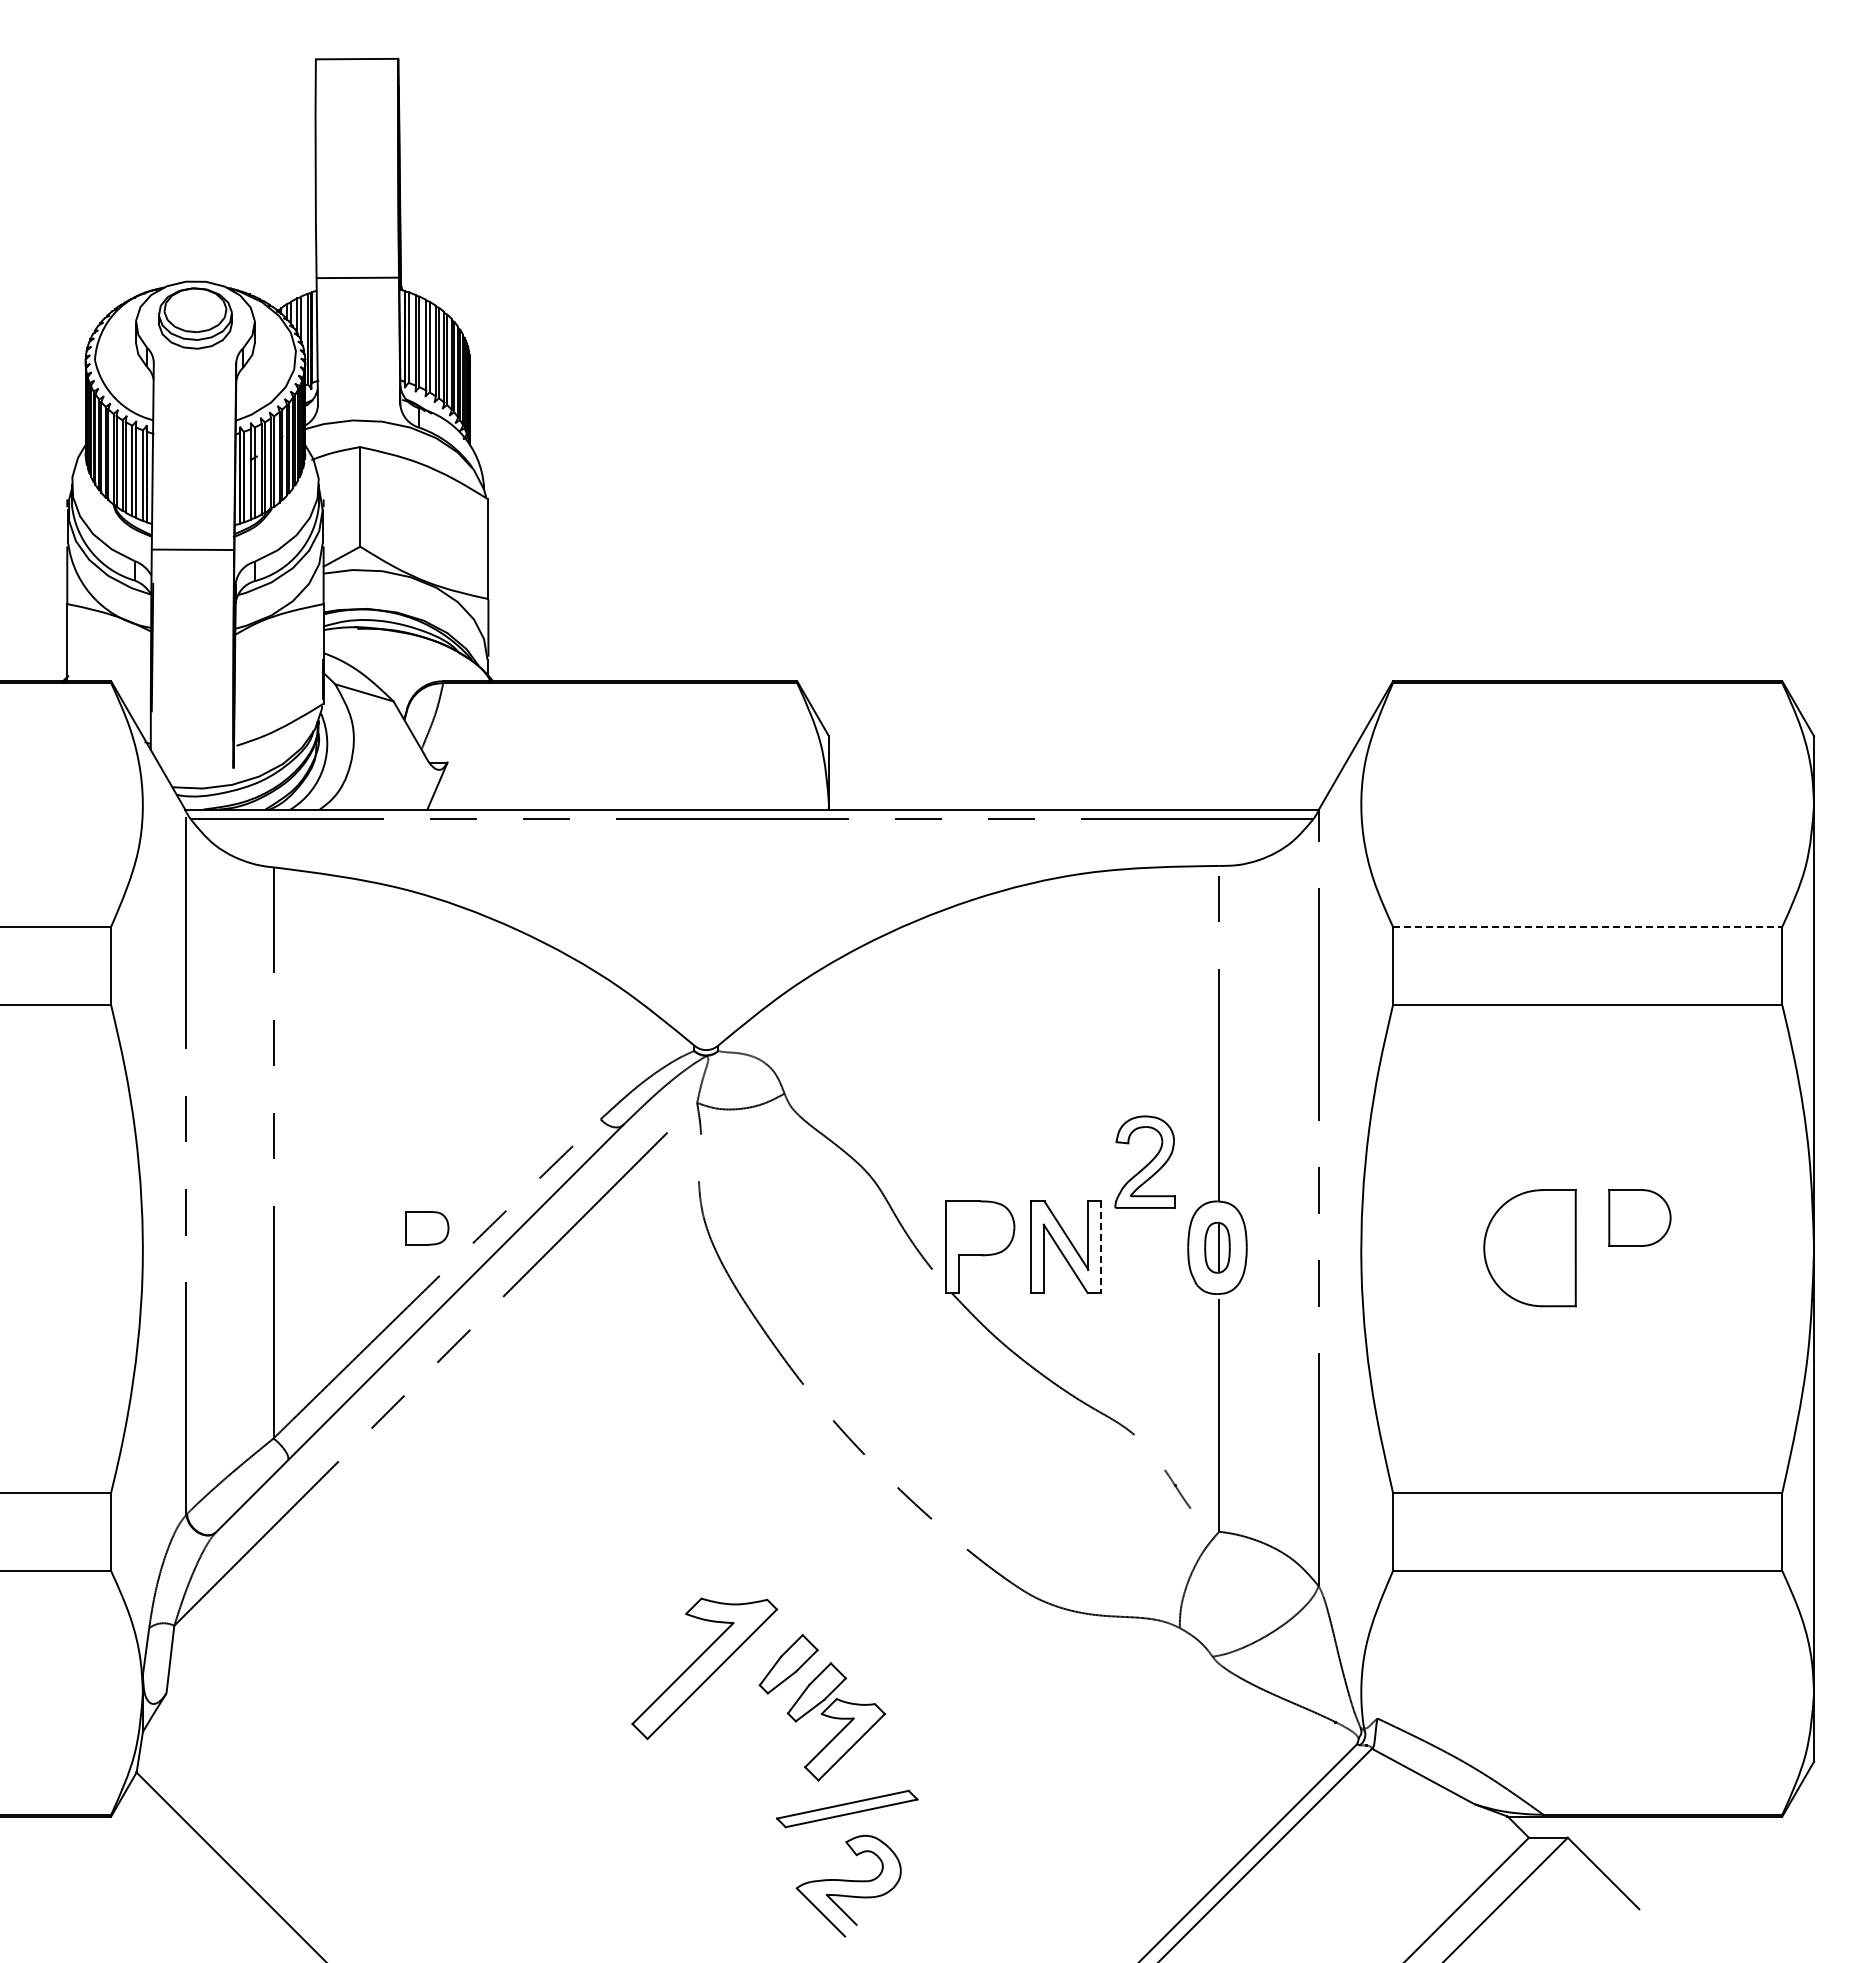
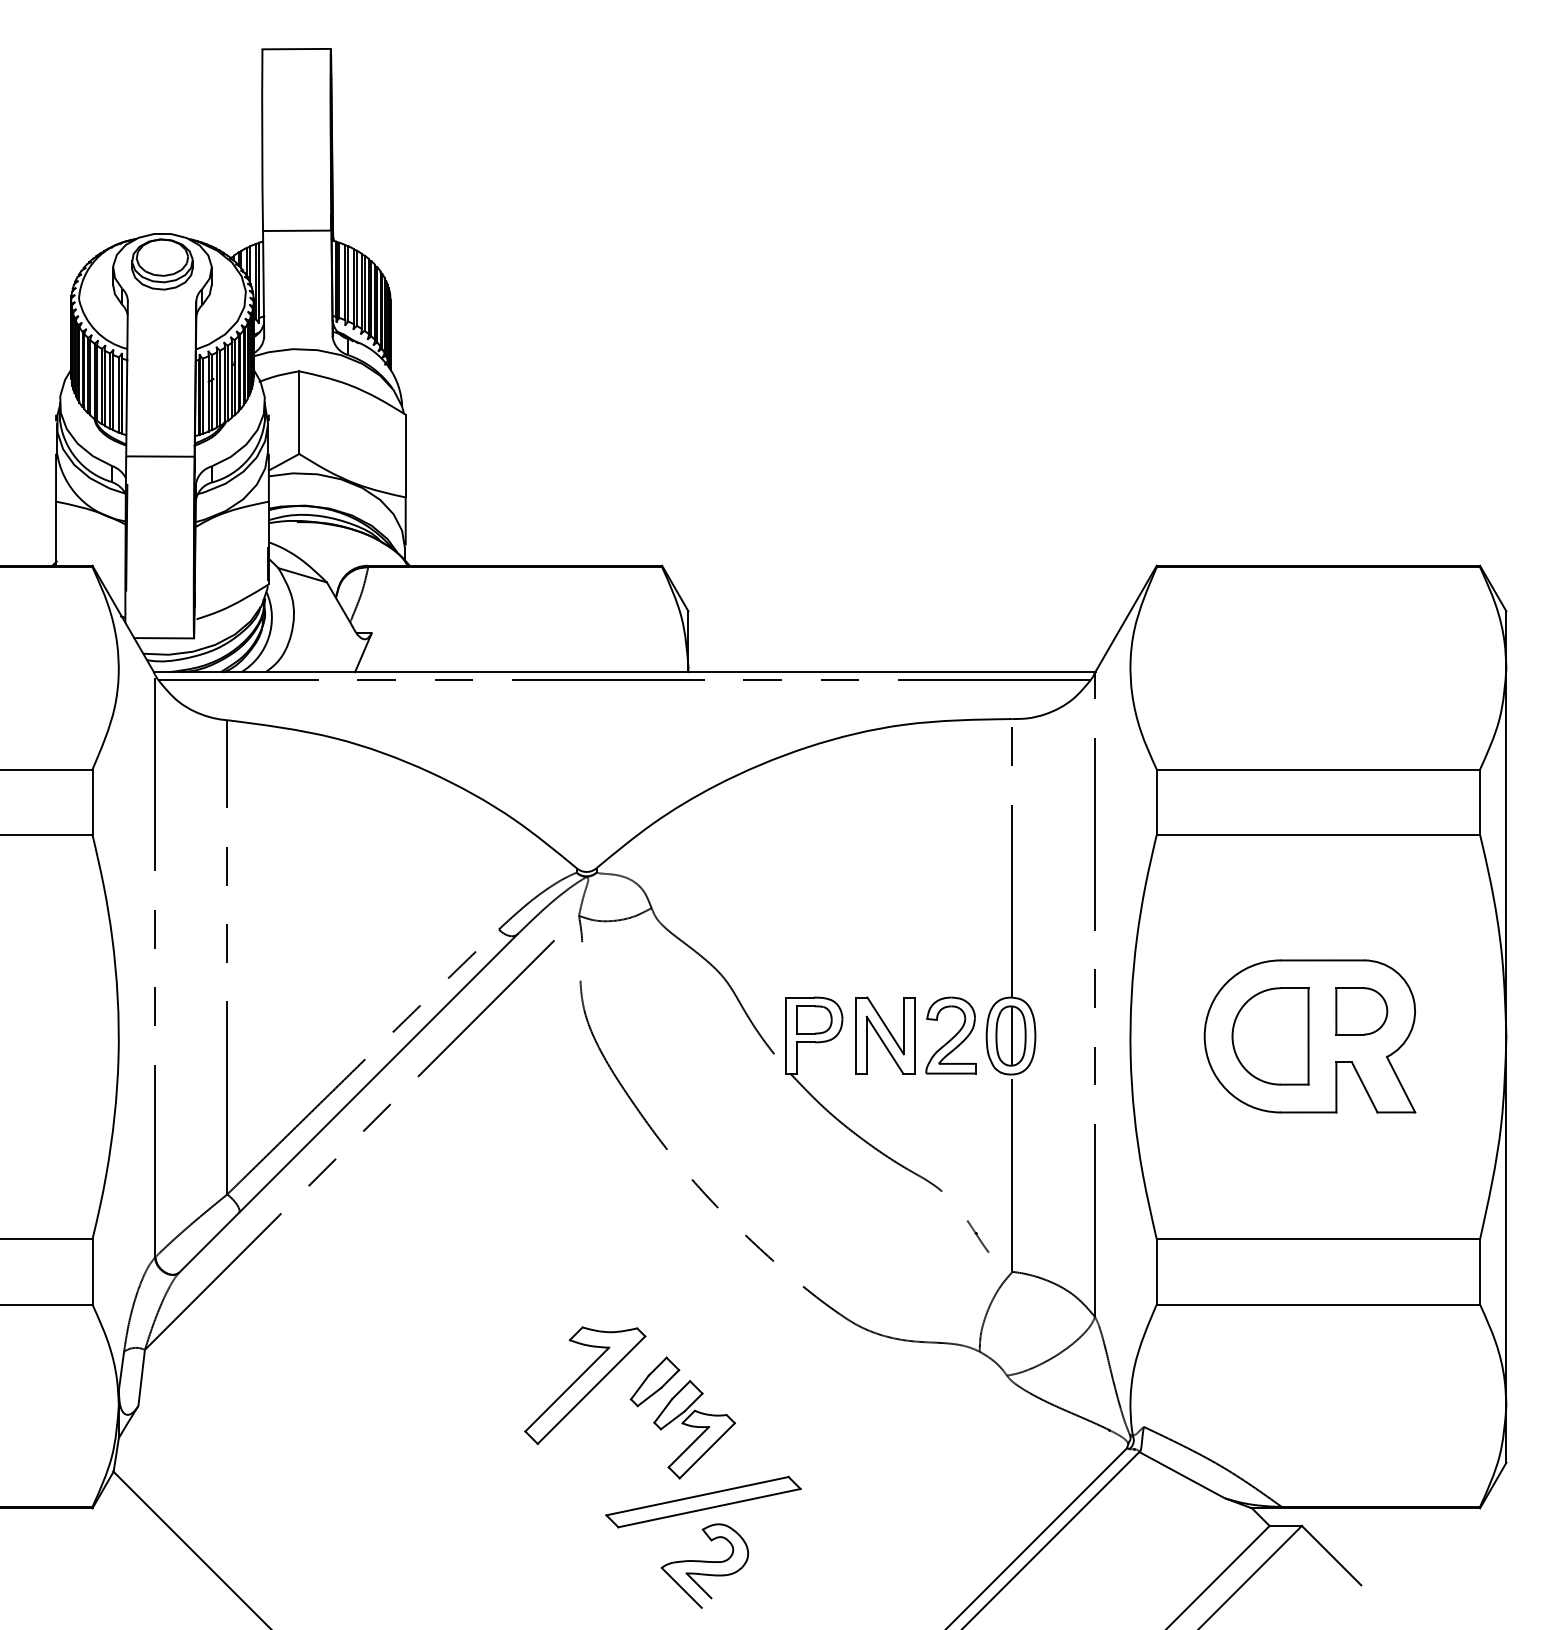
line: (197, 768) -> (164, 638), added
line: (1587, 926) -> (1318, 769), dashed -> solid
part: (1144, 1161) -> (950, 1035), moved
part: (427, 1228) -> (814, 1020), moved
line: (1101, 1247) -> (914, 1035), dashed -> solid
part: (1217, 1247) -> (1011, 1035), size x1.43
part: (1577, 1247) -> (1309, 1035), added
part: (847, 1808) -> (703, 1501), size x1.67

